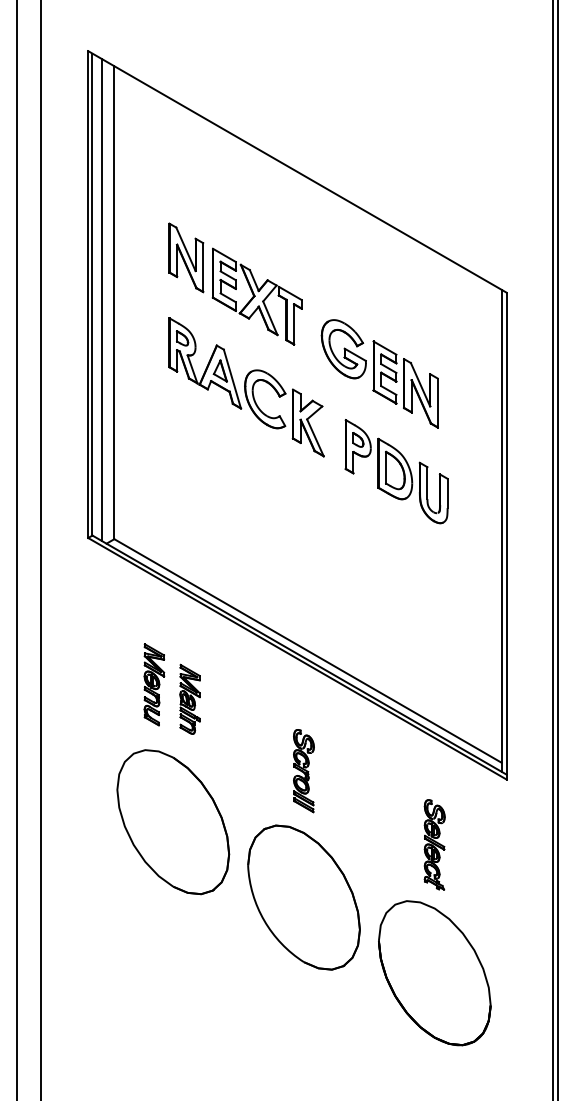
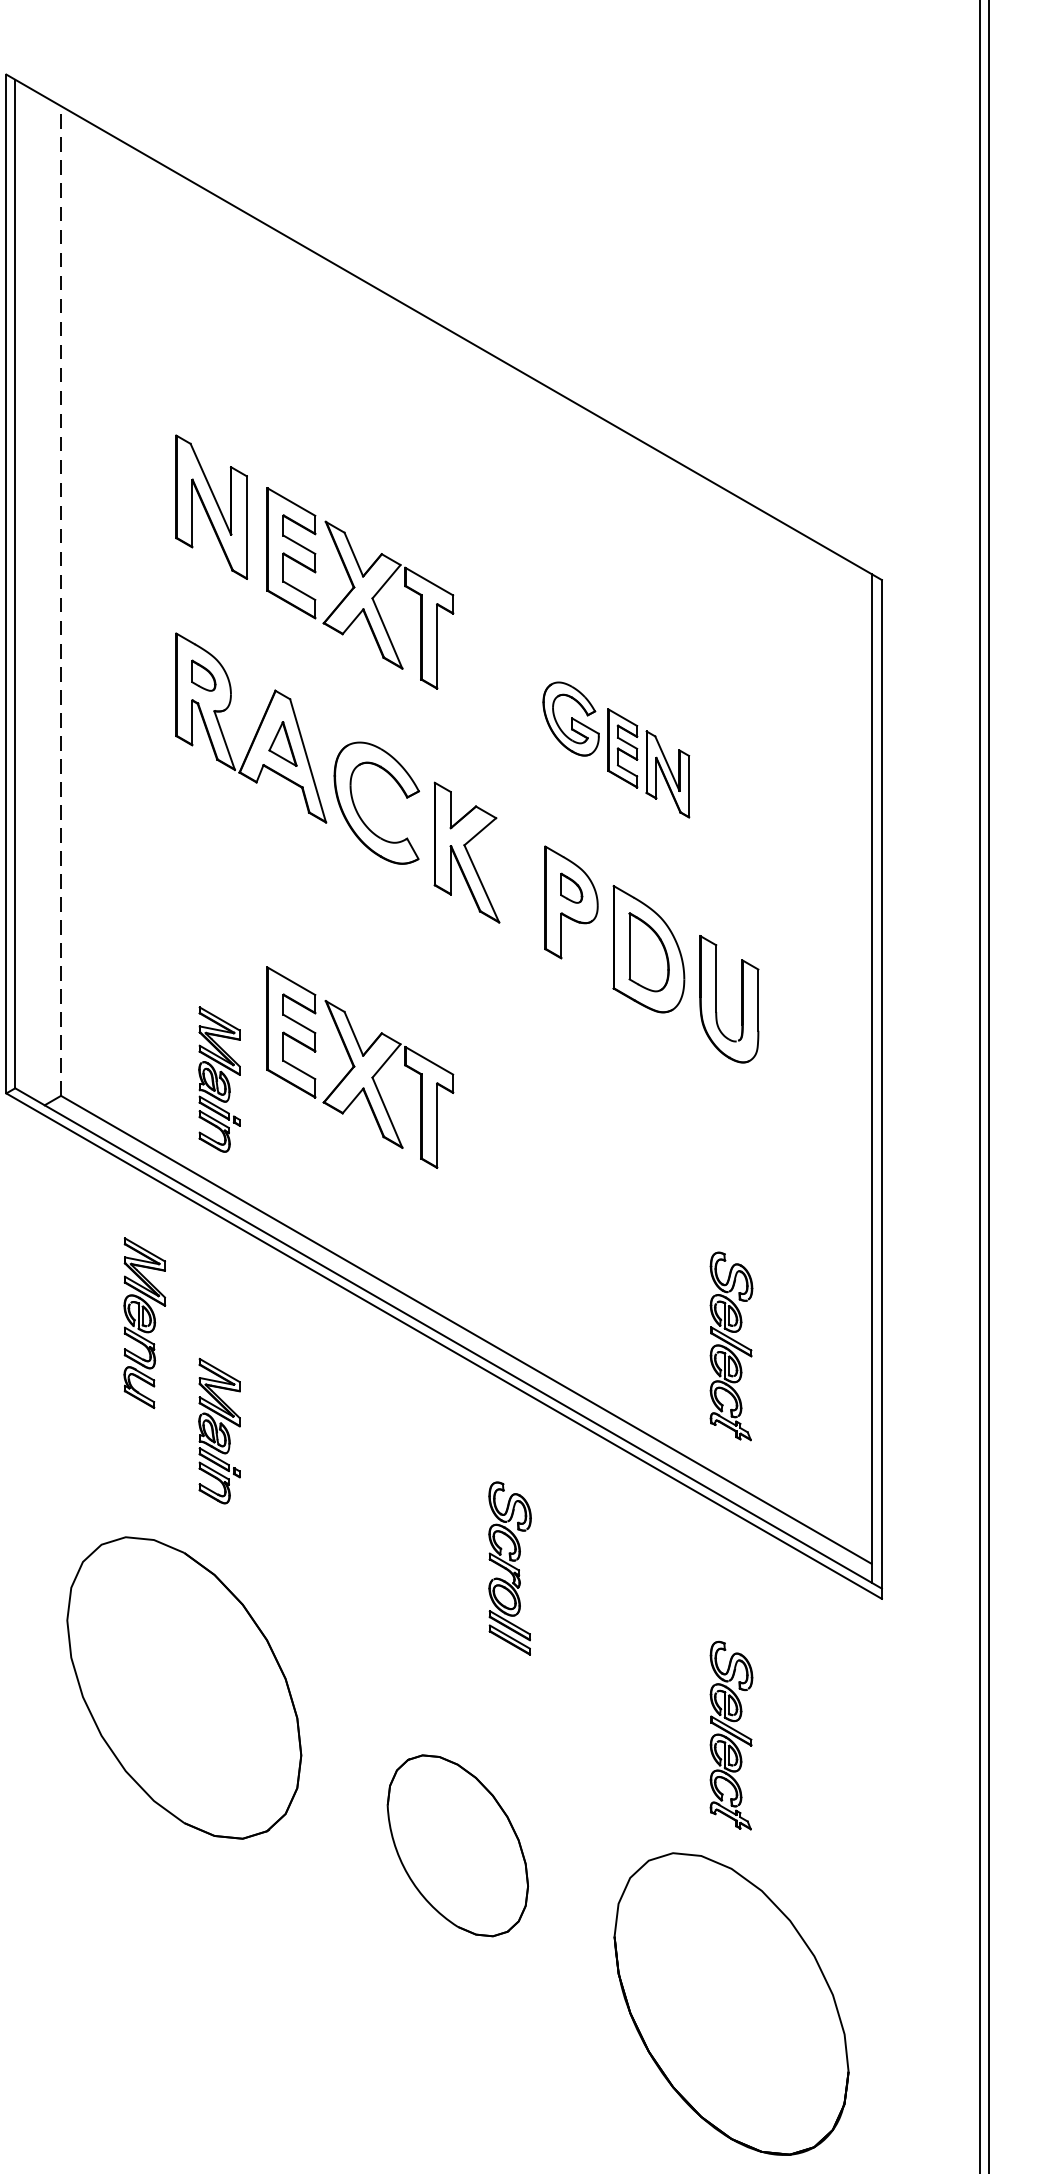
line: (101, 299) -> (34, 594), removed
line: (114, 302) -> (61, 600), solid -> dashed
part: (379, 373) -> (615, 749), size x0.6
part: (256, 525) -> (358, 1067), added
part: (189, 530) -> (218, 1077), added
part: (434, 658) -> (730, 1345), added
part: (154, 684) -> (145, 1322), moved
part: (303, 771) -> (509, 1569), moved
part: (303, 897) -> (456, 1845), size x0.6

